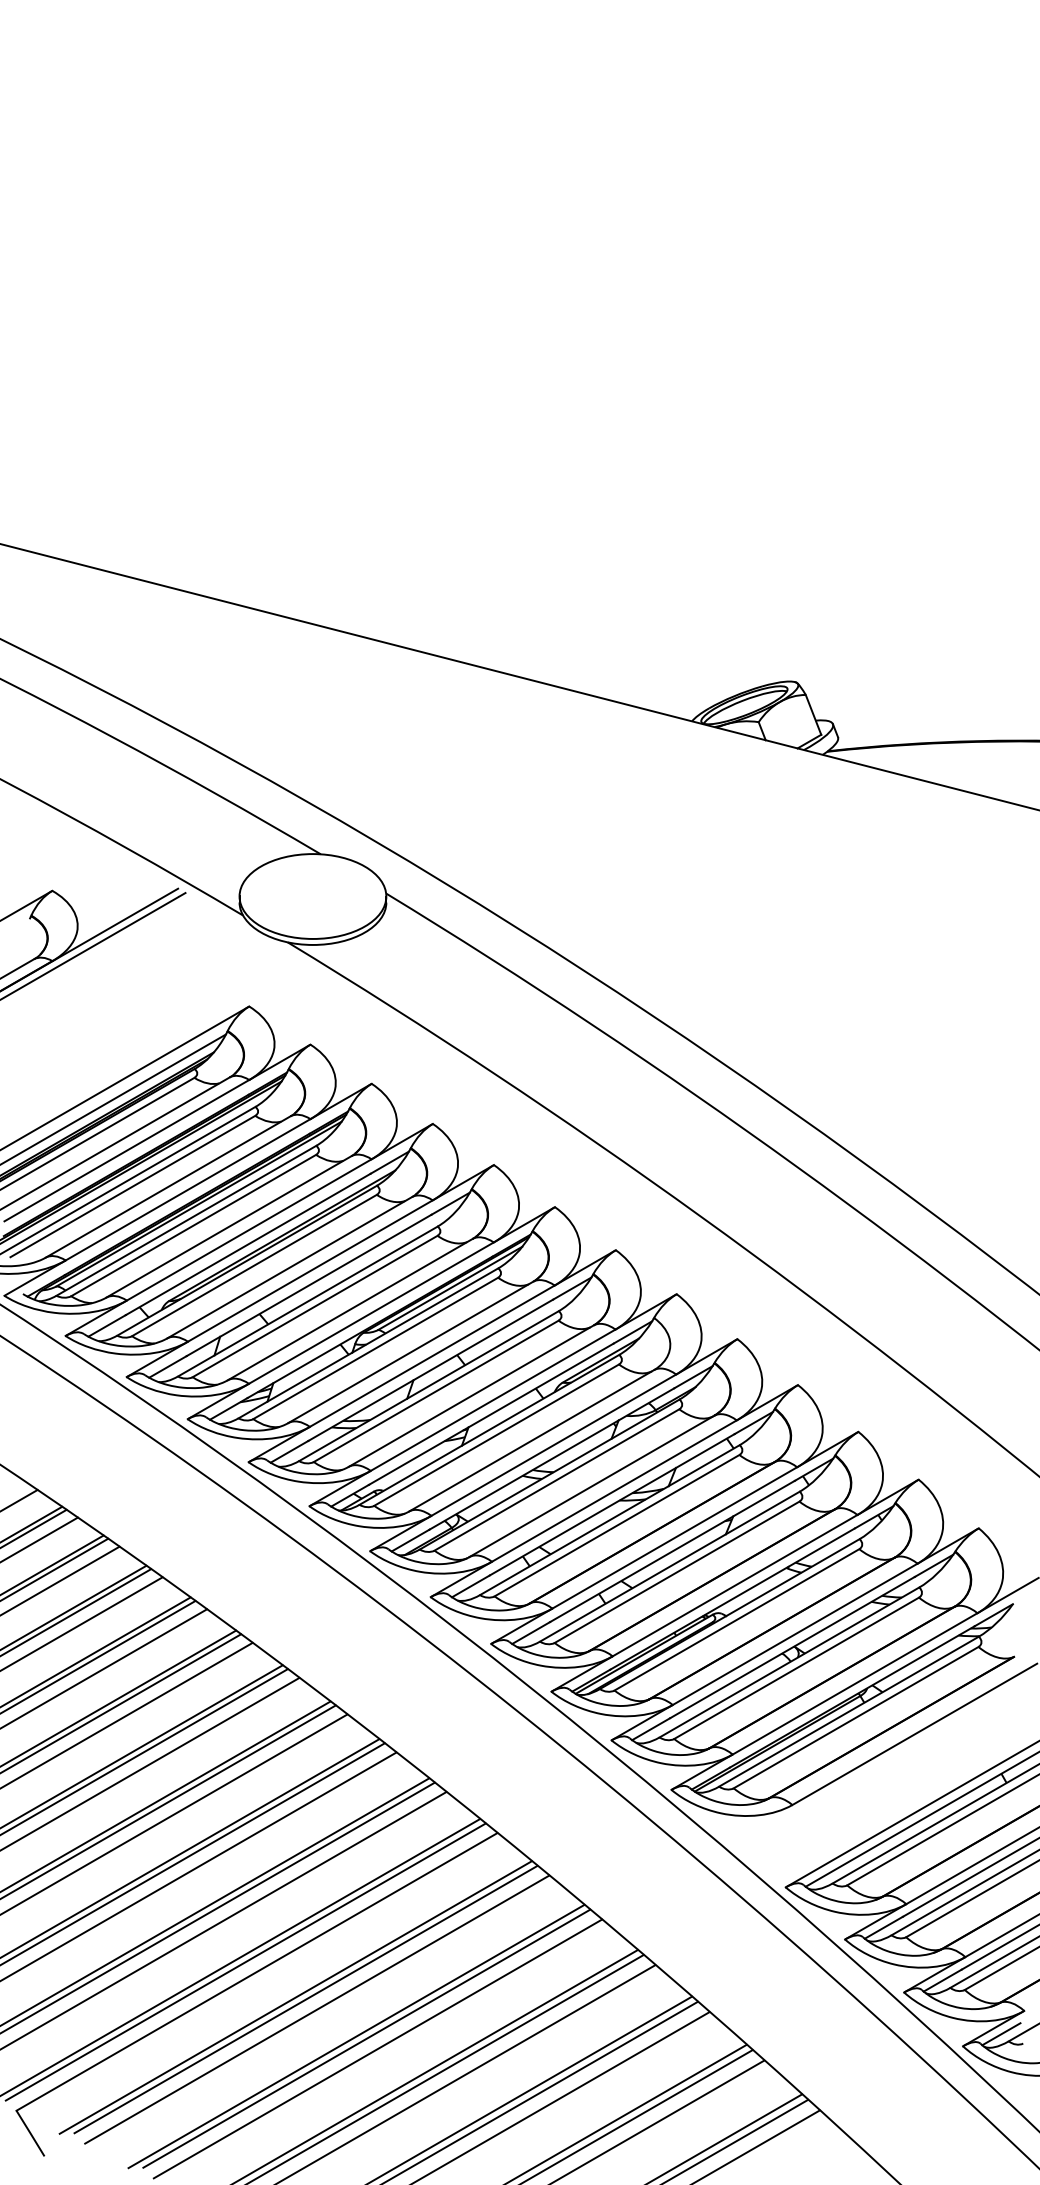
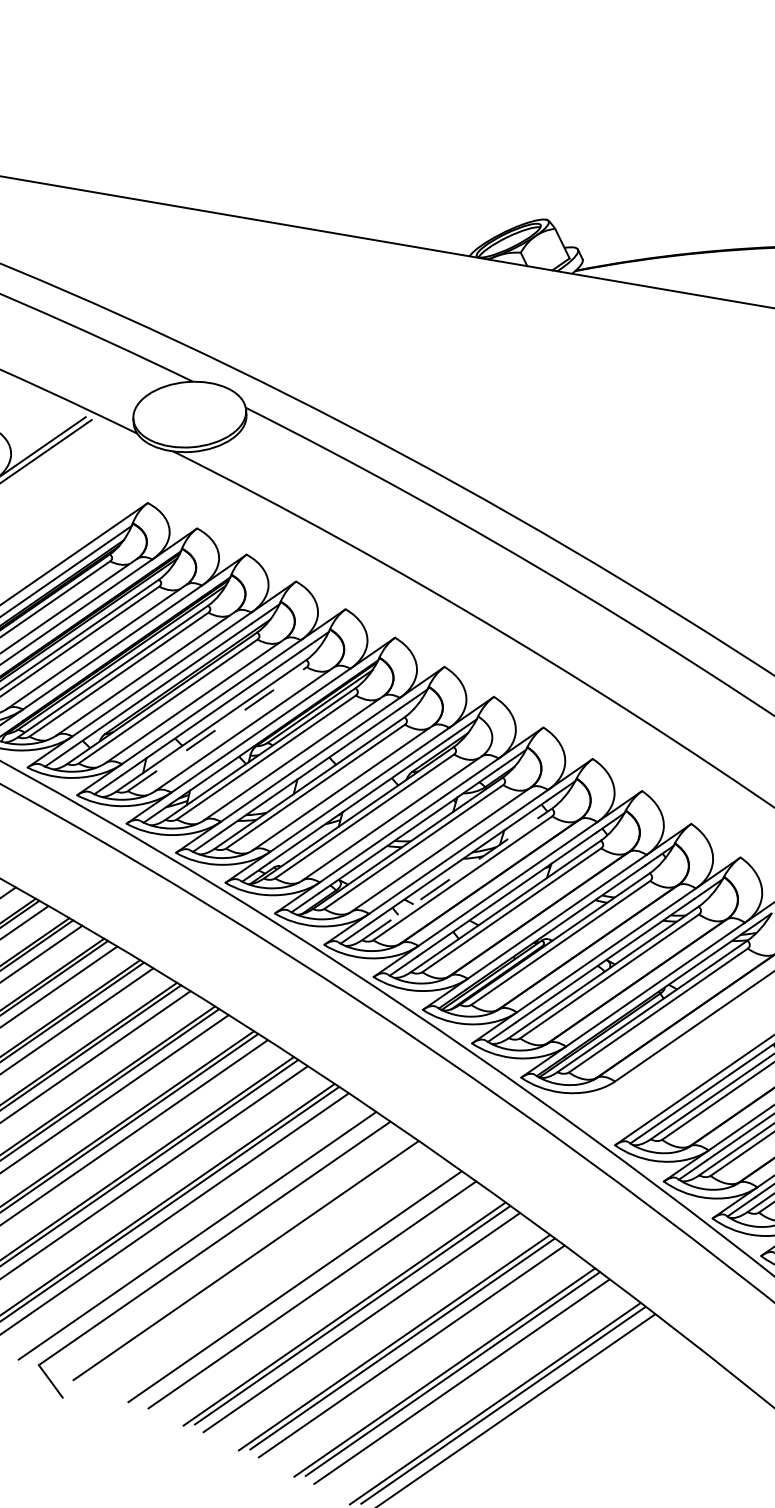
line: (315, 1306) -> (217, 729), solid -> dashed
line: (609, 1520) -> (456, 874), solid -> dashed
line: (245, 1961) -> (205, 1236), removed
line: (305, 1999) -> (253, 1261), removed
line: (317, 2009) -> (263, 1268), removed
line: (366, 2038) -> (302, 1287), removed

